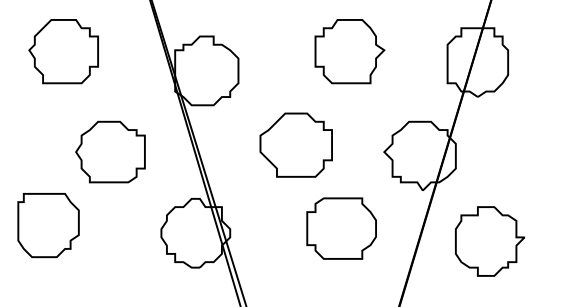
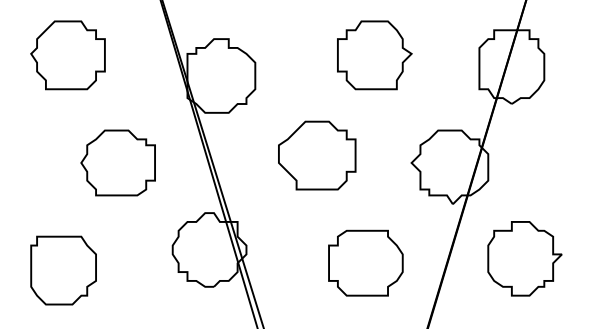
part: (48, 225) -> (63, 270), moved
part: (341, 228) -> (365, 263), moved

